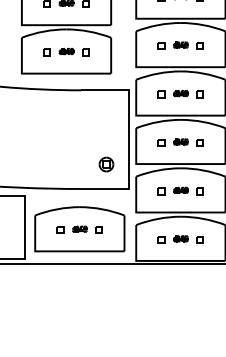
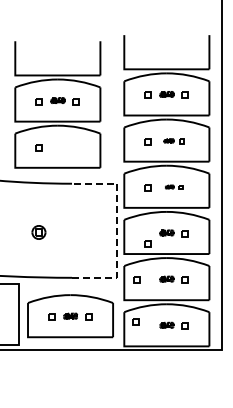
part: (187, 46) -> (173, 141), size x0.7
part: (73, 52) -> (64, 147), removed
part: (187, 94) -> (173, 187), size x0.6
line: (129, 139) -> (117, 230), solid -> dashed
part: (160, 142) -> (147, 243), moved
part: (106, 164) -> (38, 232), moved
part: (160, 190) -> (136, 279), moved
part: (160, 239) -> (135, 321), moved

